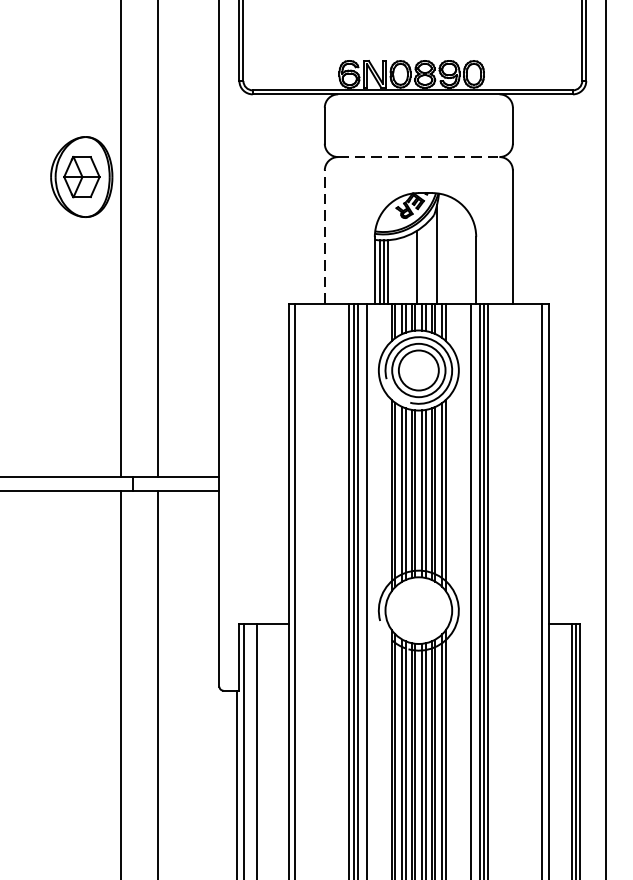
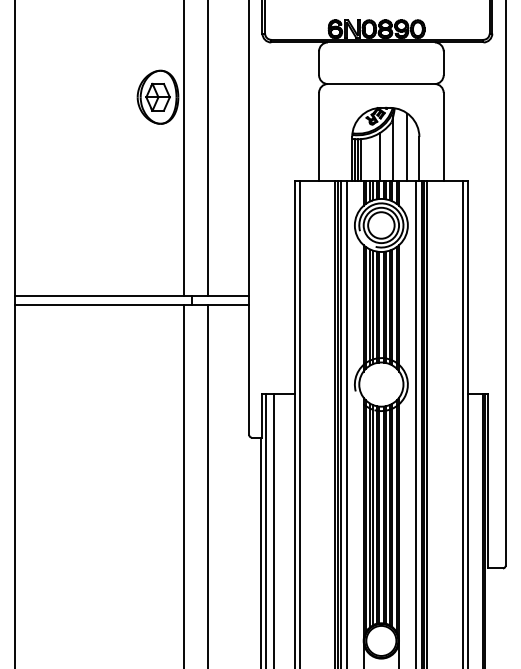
line: (419, 157) -> (381, 84), dashed -> solid
line: (325, 236) -> (319, 136), dashed -> solid
line: (458, 252) -> (407, 147), added

